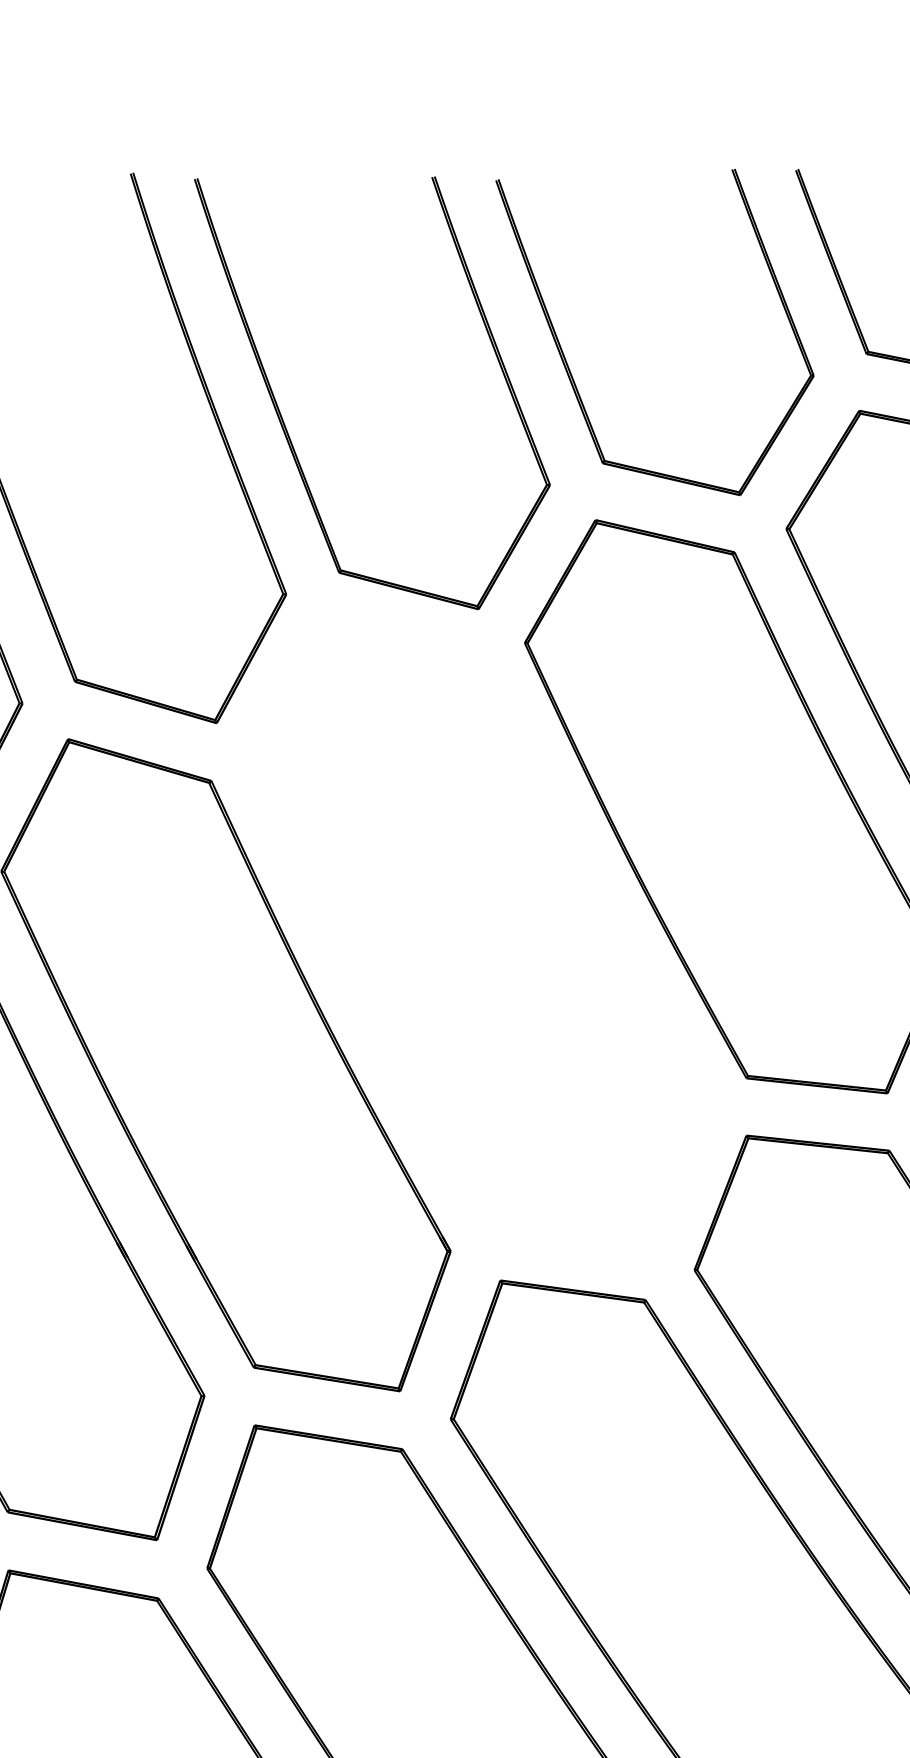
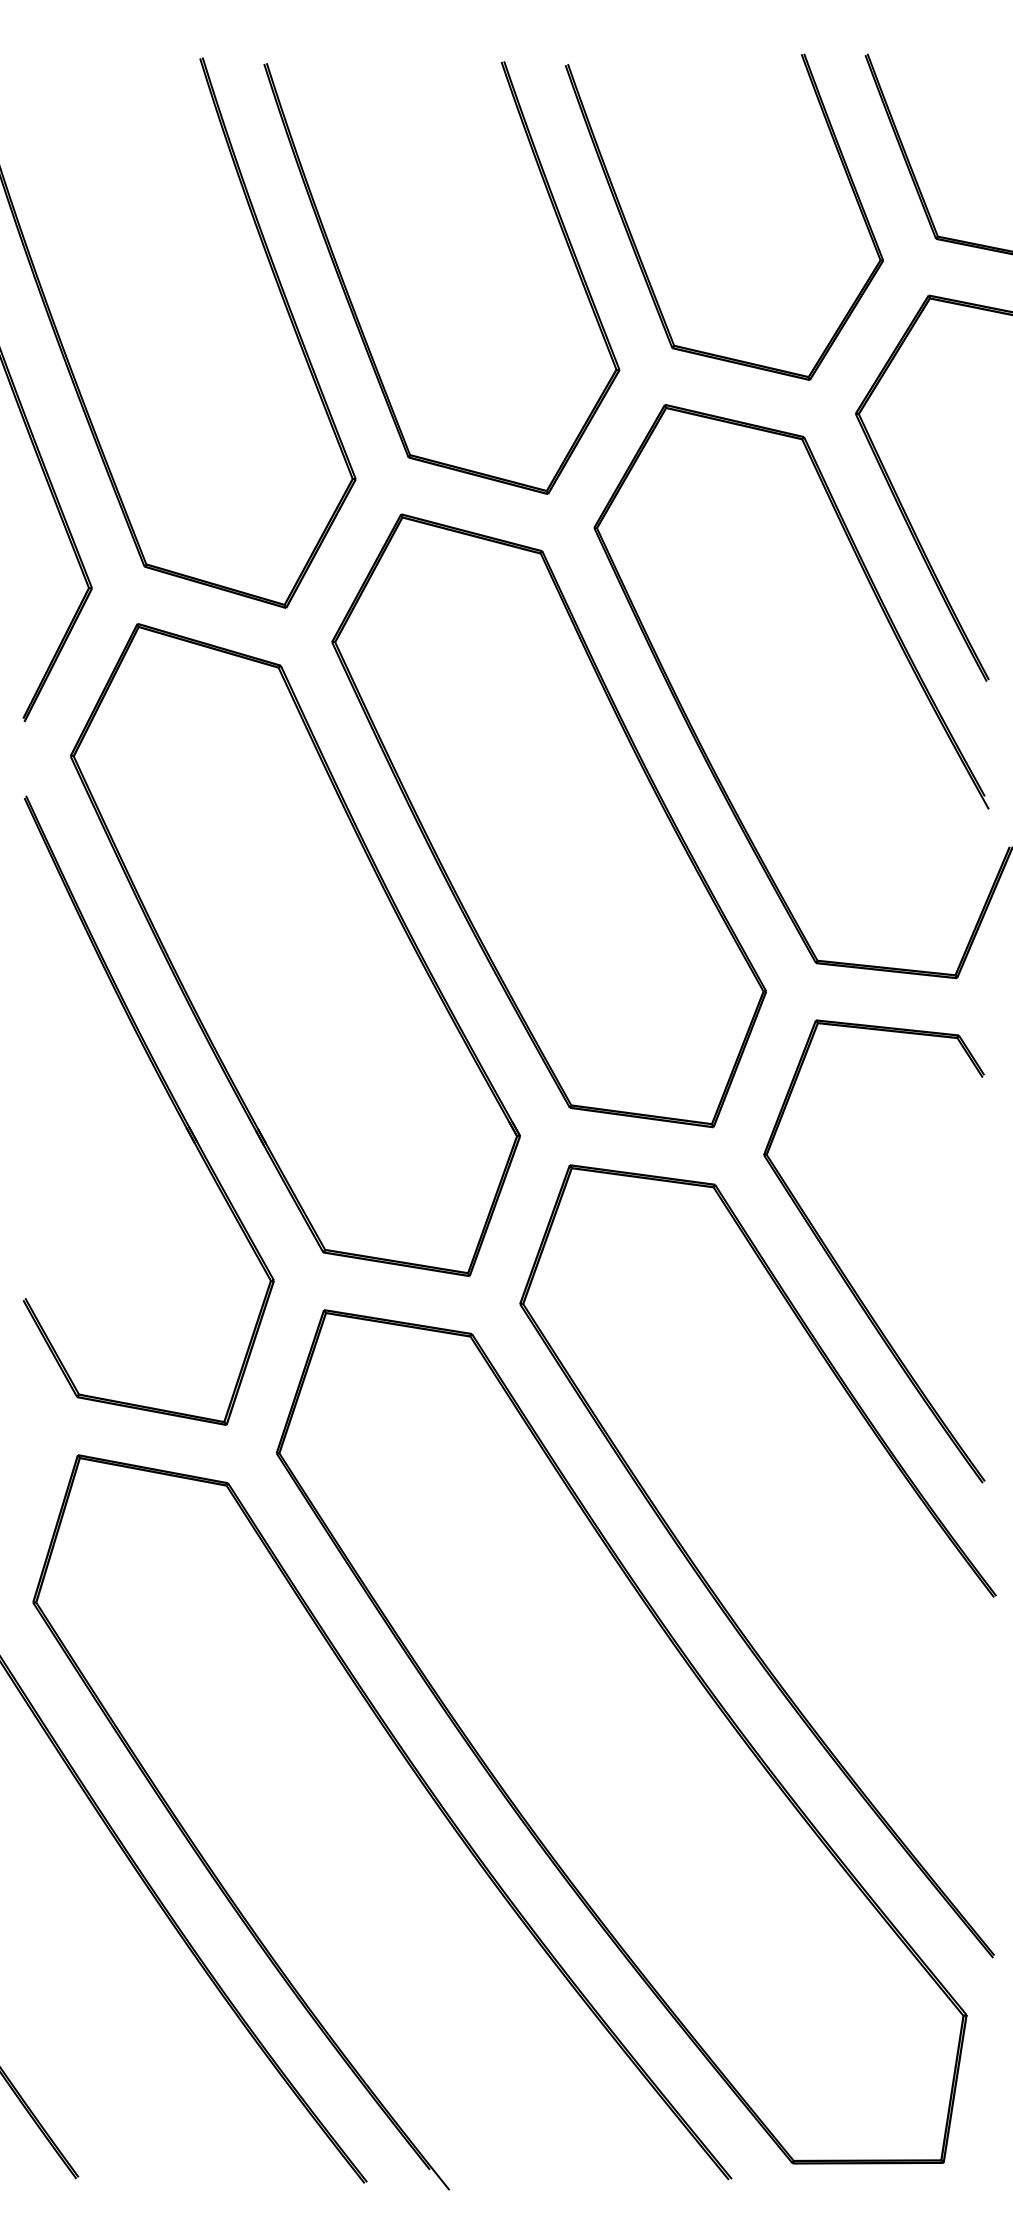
part: (479, 935) -> (548, 820), added

